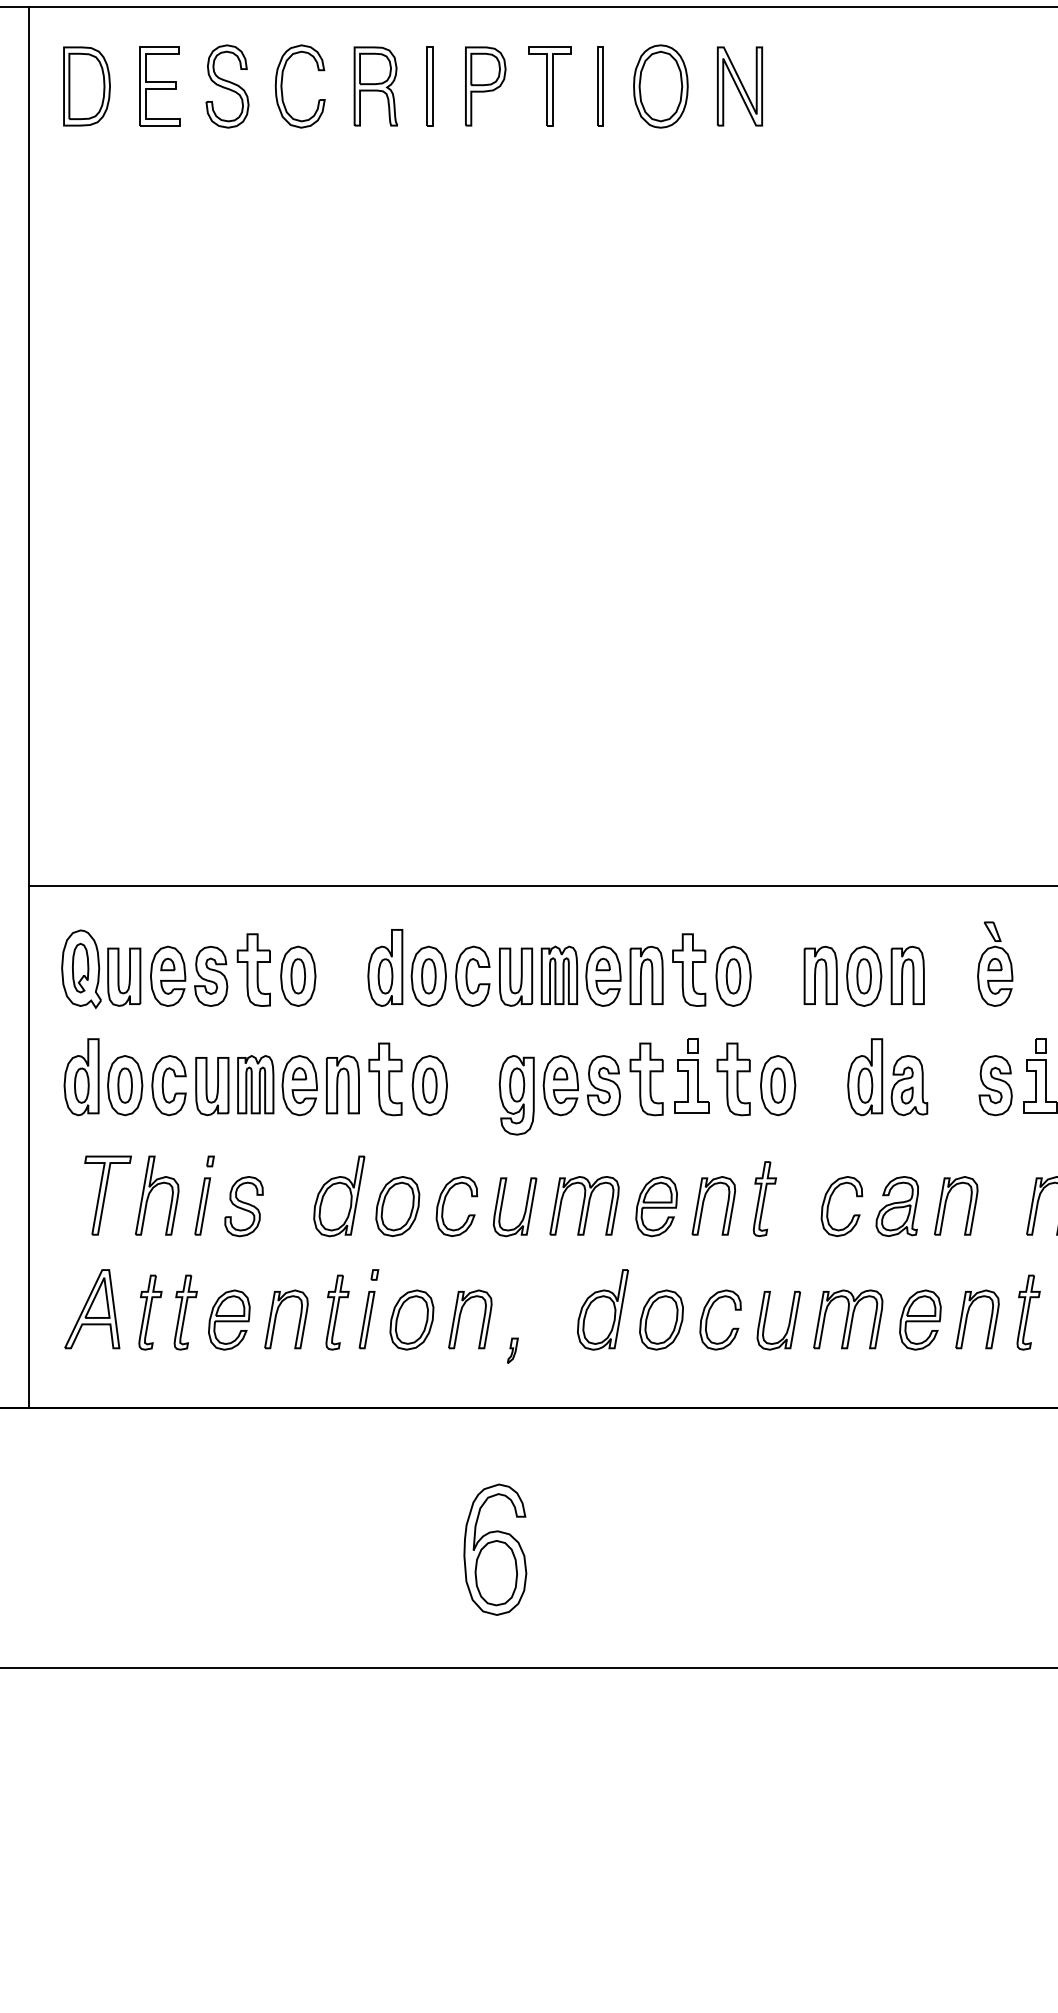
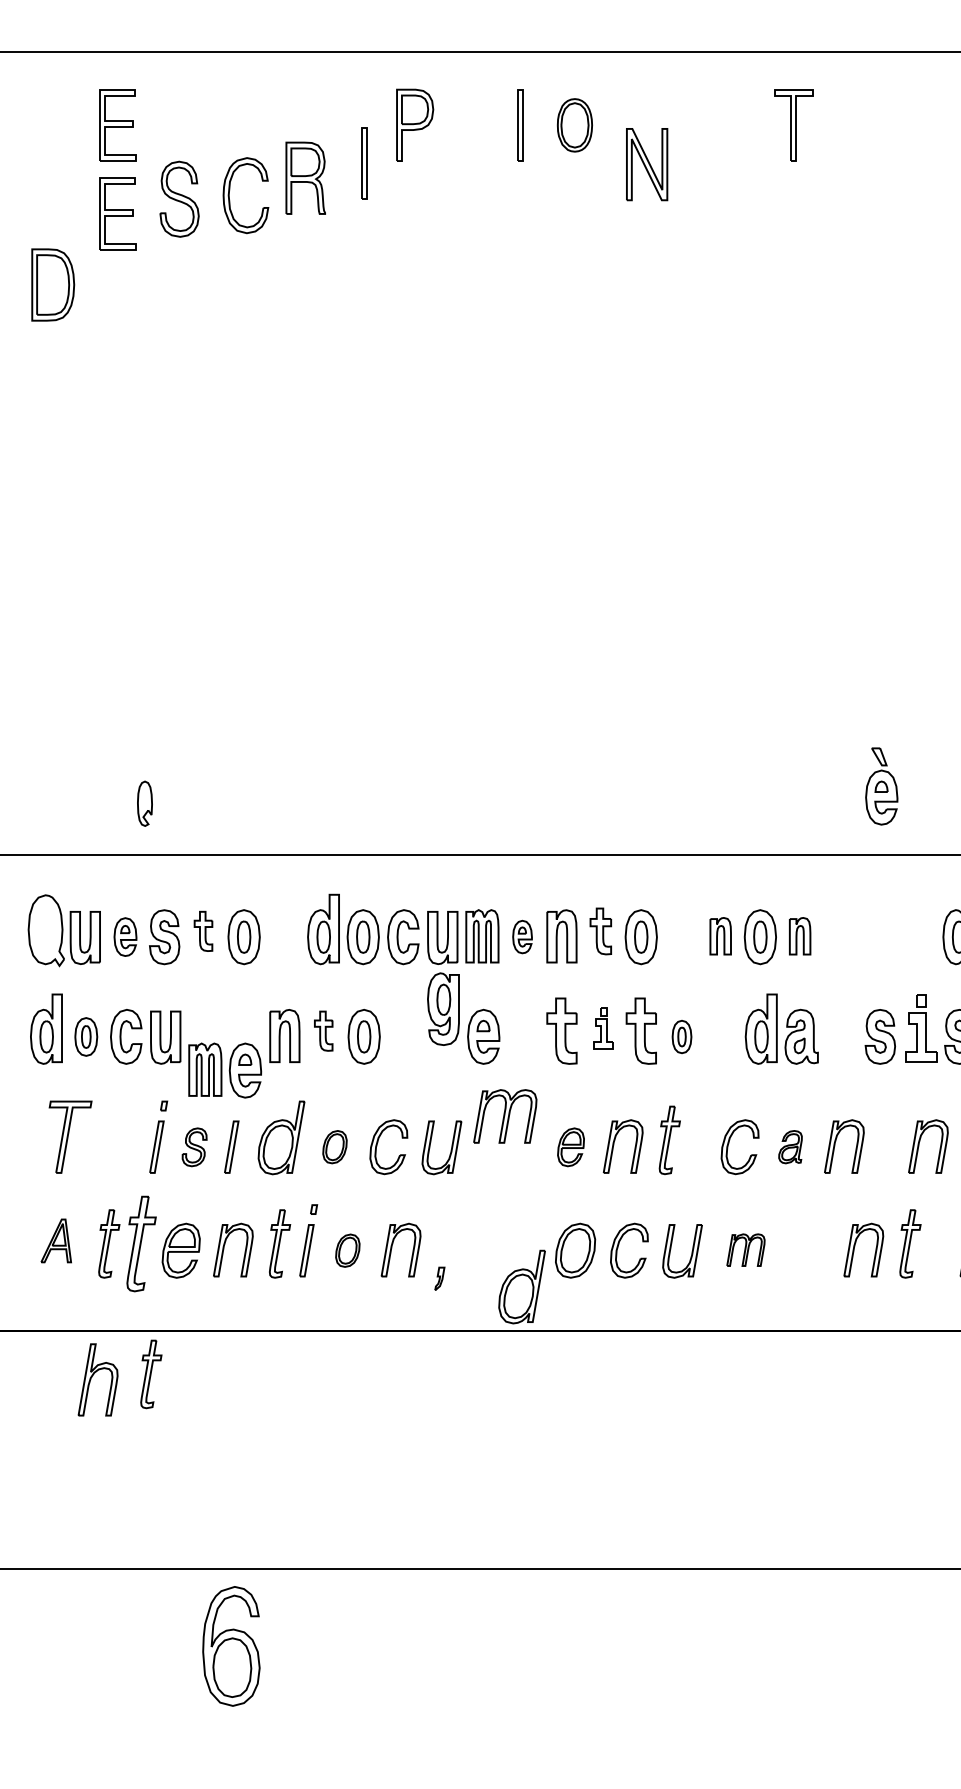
part: (86, 86) -> (52, 285), moved
part: (227, 86) -> (179, 199), moved
part: (282, 86) -> (229, 195), moved
part: (375, 86) -> (305, 178), moved
part: (429, 86) -> (363, 163), moved
part: (549, 86) -> (793, 125), moved
part: (660, 86) -> (574, 125), size x0.7
part: (740, 86) -> (647, 164), moved
part: (159, 183) -> (117, 213), added
part: (995, 963) -> (882, 785), moved
part: (80, 967) -> (144, 803), moved
part: (253, 969) -> (203, 930), size x0.6
part: (689, 969) -> (601, 930), size x0.7
part: (820, 974) -> (720, 935), size x0.7
part: (907, 974) -> (799, 935), size x0.7
part: (168, 975) -> (125, 936), size x0.7
part: (603, 975) -> (522, 936), size x0.6
part: (691, 1075) -> (602, 1027), size x0.6
part: (385, 1079) -> (323, 1031), size x0.6
part: (125, 1085) -> (86, 1036), size x0.7
part: (277, 1085) -> (225, 1070), moved
part: (603, 1085) -> (522, 1036), removed
part: (778, 1085) -> (682, 1036), size x0.6
part: (516, 1095) -> (443, 1009), moved
part: (151, 1192) -> (92, 1377), moved
part: (584, 1205) -> (505, 1116), moved
part: (243, 1206) -> (194, 1147), size x0.7
part: (284, 1206) -> (231, 1147), added
part: (397, 1206) -> (334, 1147), size x0.6
part: (656, 1206) -> (570, 1147), size x0.7
part: (896, 1206) -> (789, 1147), size x0.6
part: (92, 1309) -> (56, 1241), size x0.6
part: (602, 1309) -> (521, 1286), moved
part: (185, 1312) -> (141, 1243), size x1.4
part: (411, 1319) -> (347, 1250), size x0.6
part: (848, 1319) -> (746, 1250), size x0.6
part: (920, 1319) -> (811, 1250), removed
part: (196, 1455) -> (151, 1374), added
part: (495, 1549) -> (231, 1646), moved

